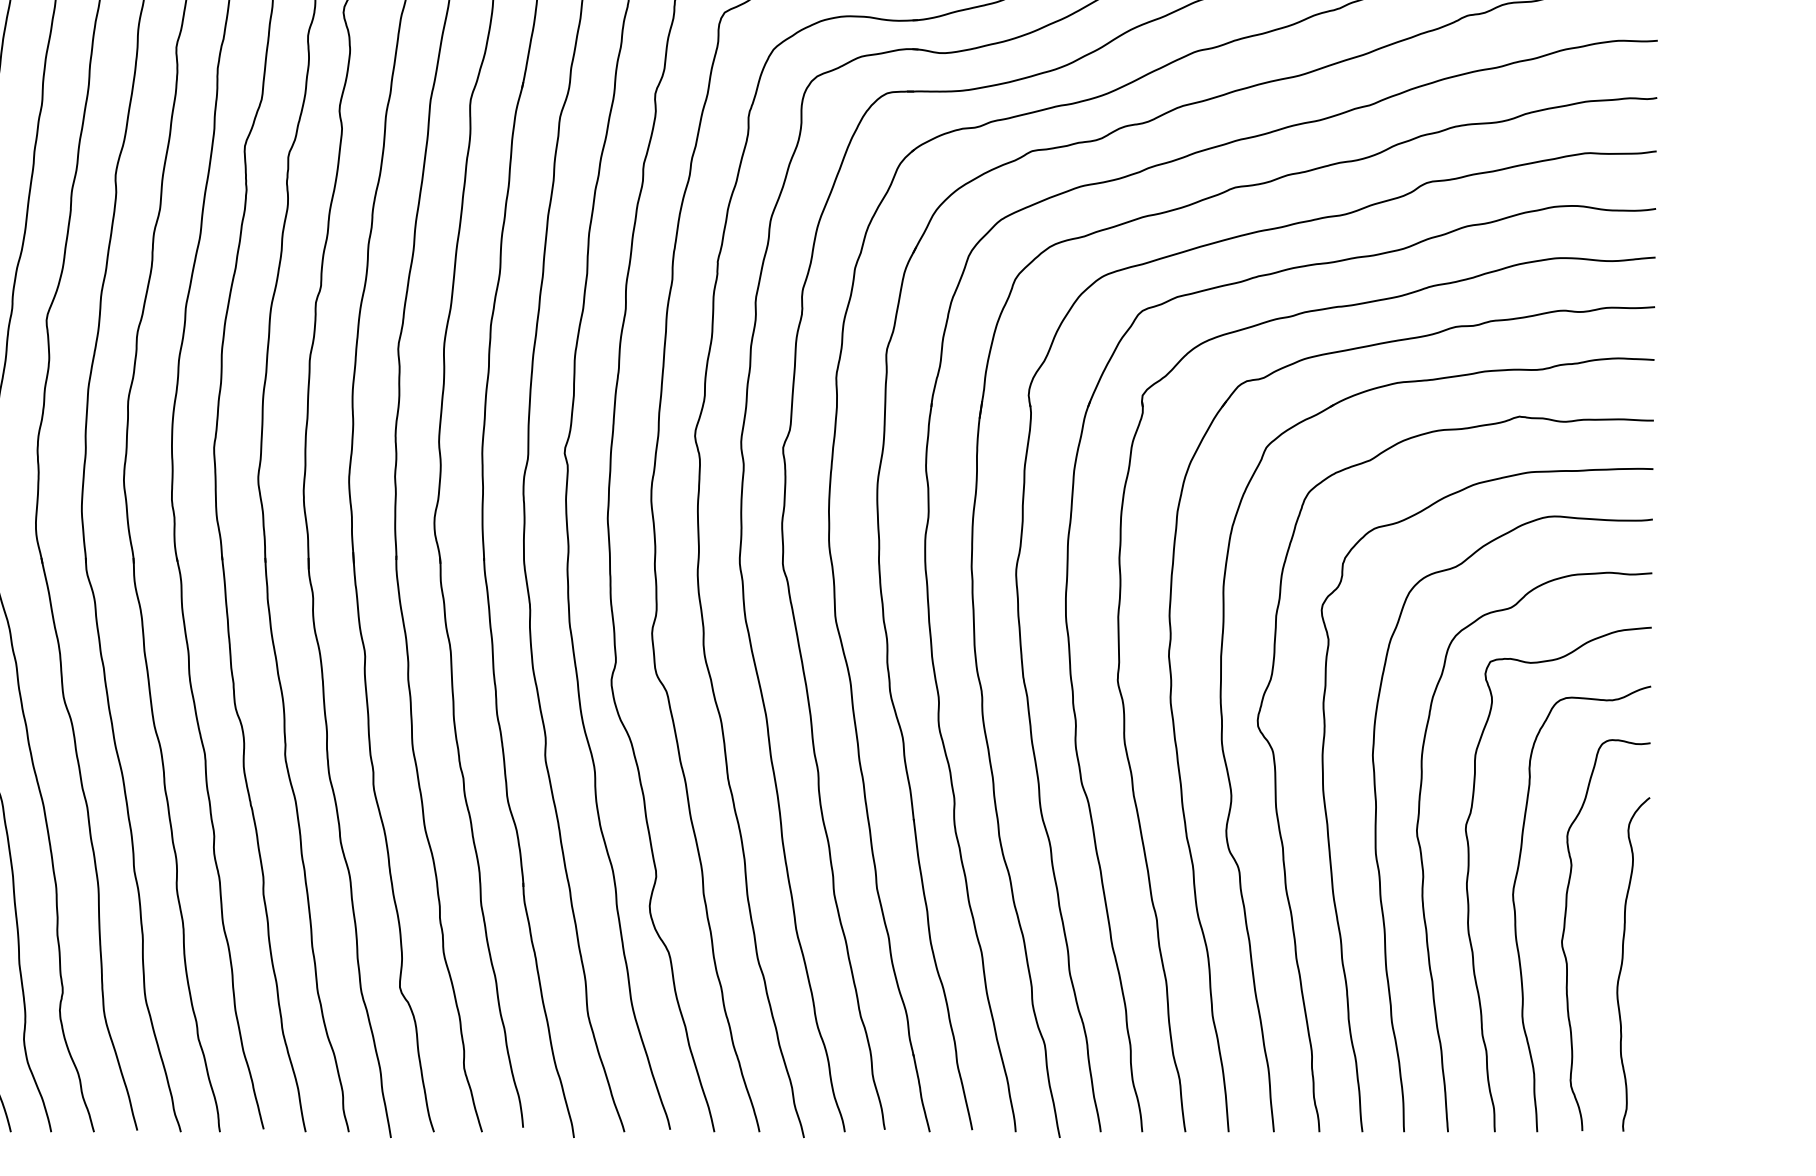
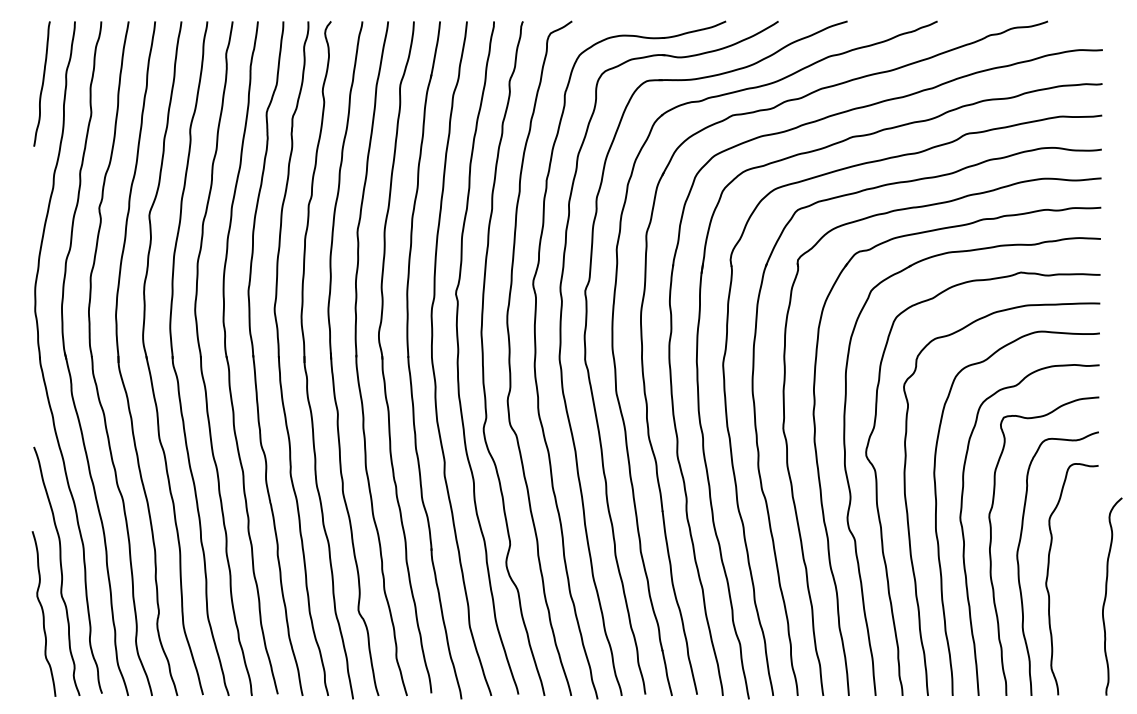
curve: (1623, 964) -> (1106, 596), moved

